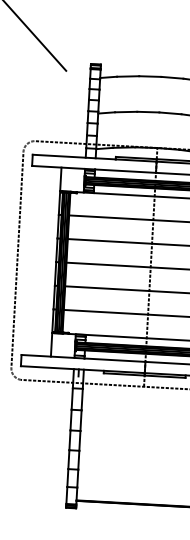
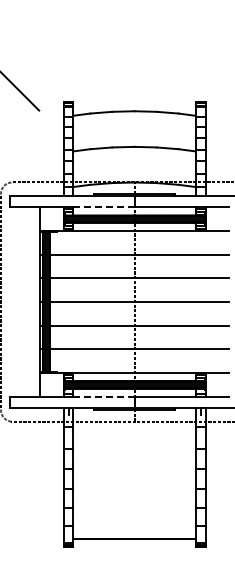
line: (126, 171) -> (104, 207), solid -> dashed
line: (115, 360) -> (104, 396), solid -> dashed

